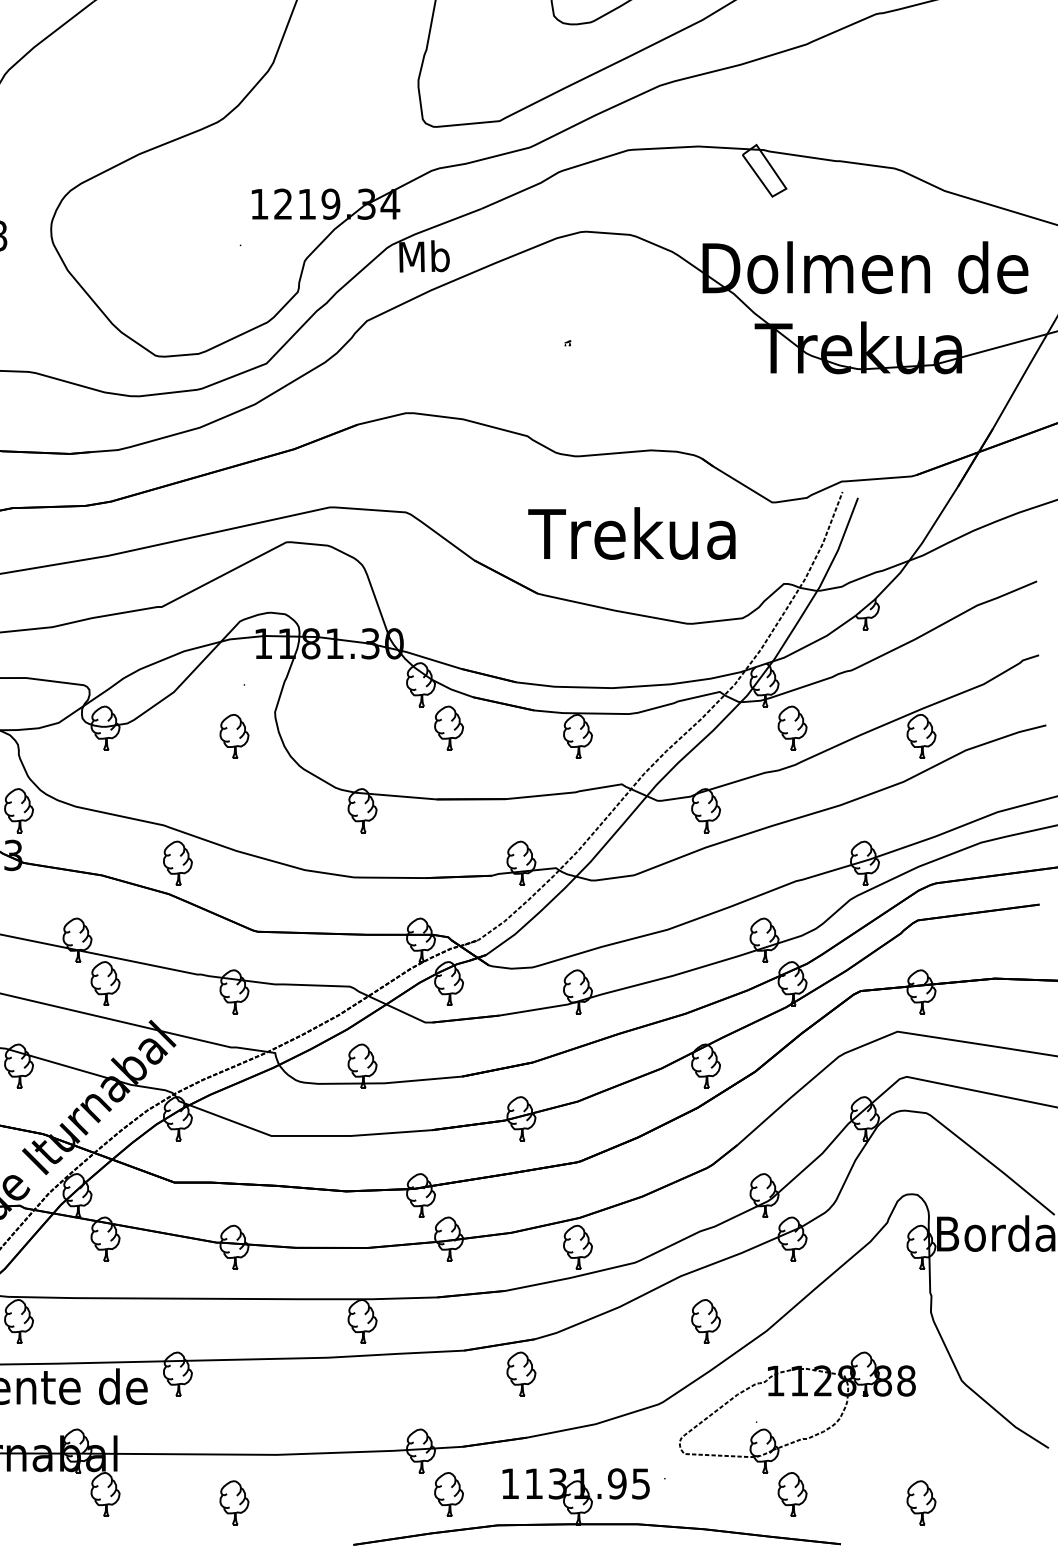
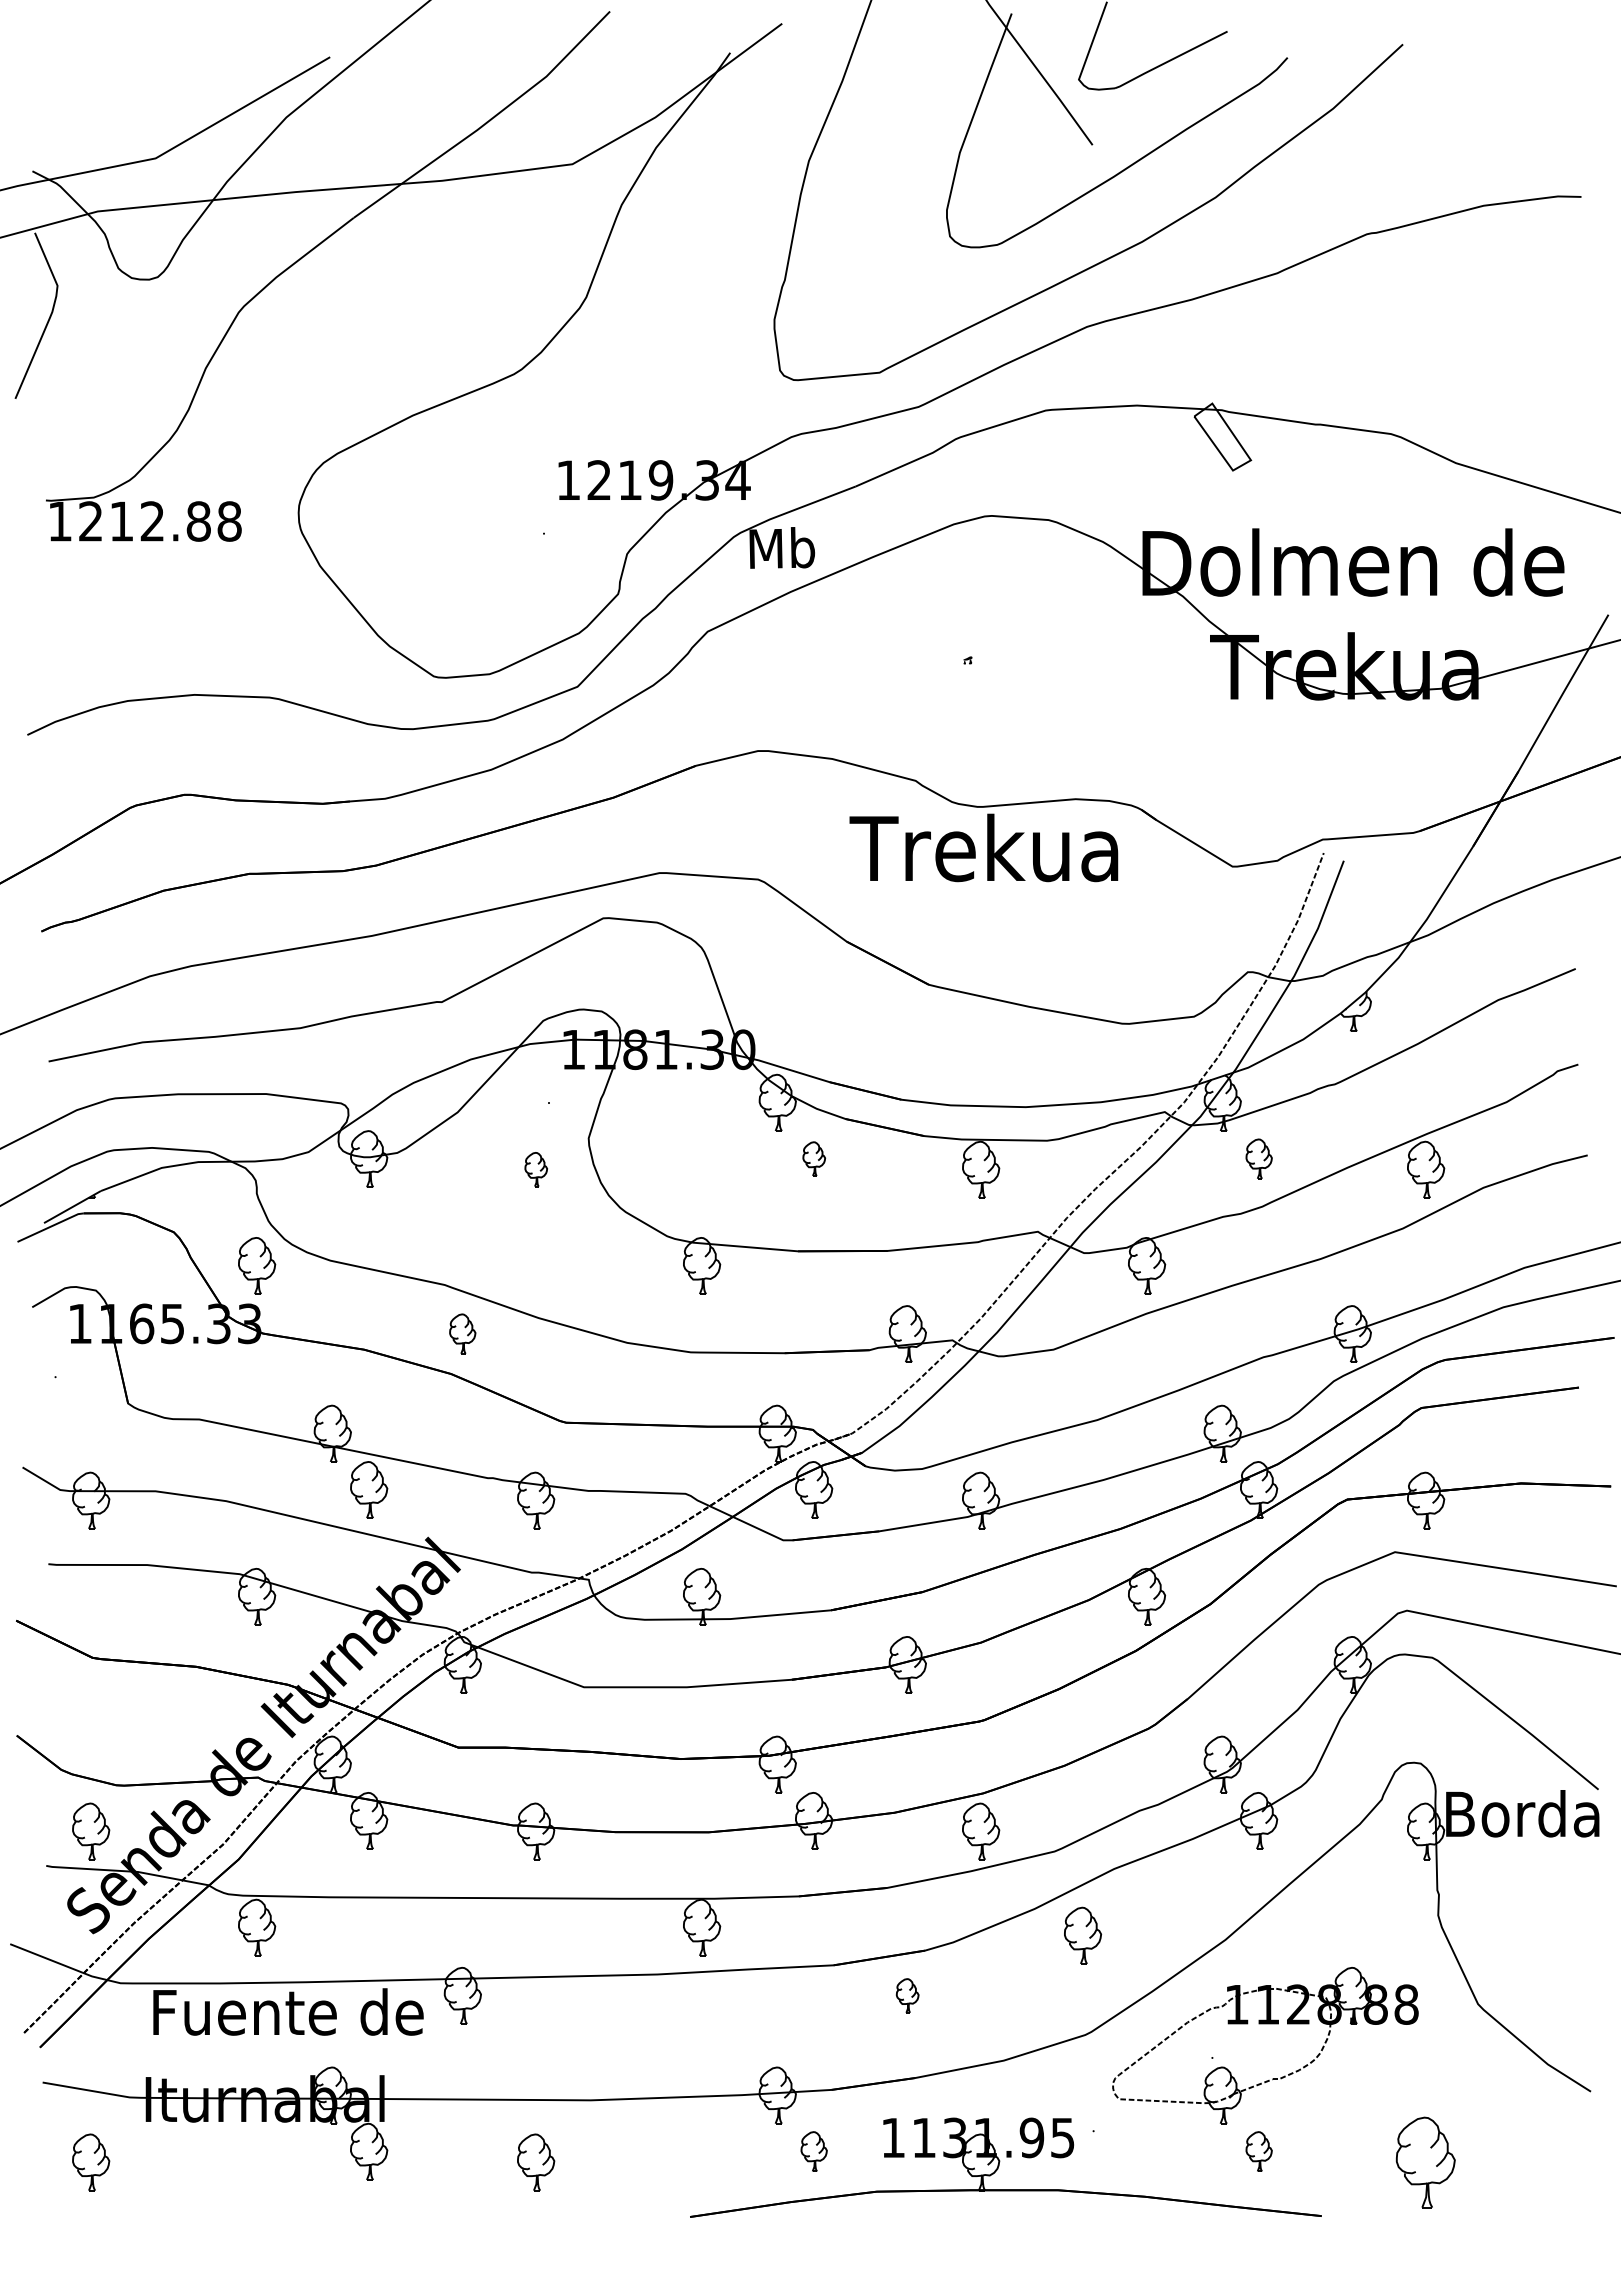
text: (631, 533) -> (983, 847), moved
part: (449, 727) -> (814, 1158), size x0.6
part: (792, 727) -> (1259, 1158), size x0.7
part: (234, 736) -> (536, 1169), size x0.6
part: (177, 862) -> (462, 1333), size x0.7
part: (706, 1321) -> (1083, 1935), moved
part: (521, 1373) -> (907, 1995), size x0.6
part: (449, 1494) -> (814, 2151), size x0.7
part: (792, 1494) -> (1259, 2151), size x0.7
part: (921, 1502) -> (1426, 2162), size x1.6

